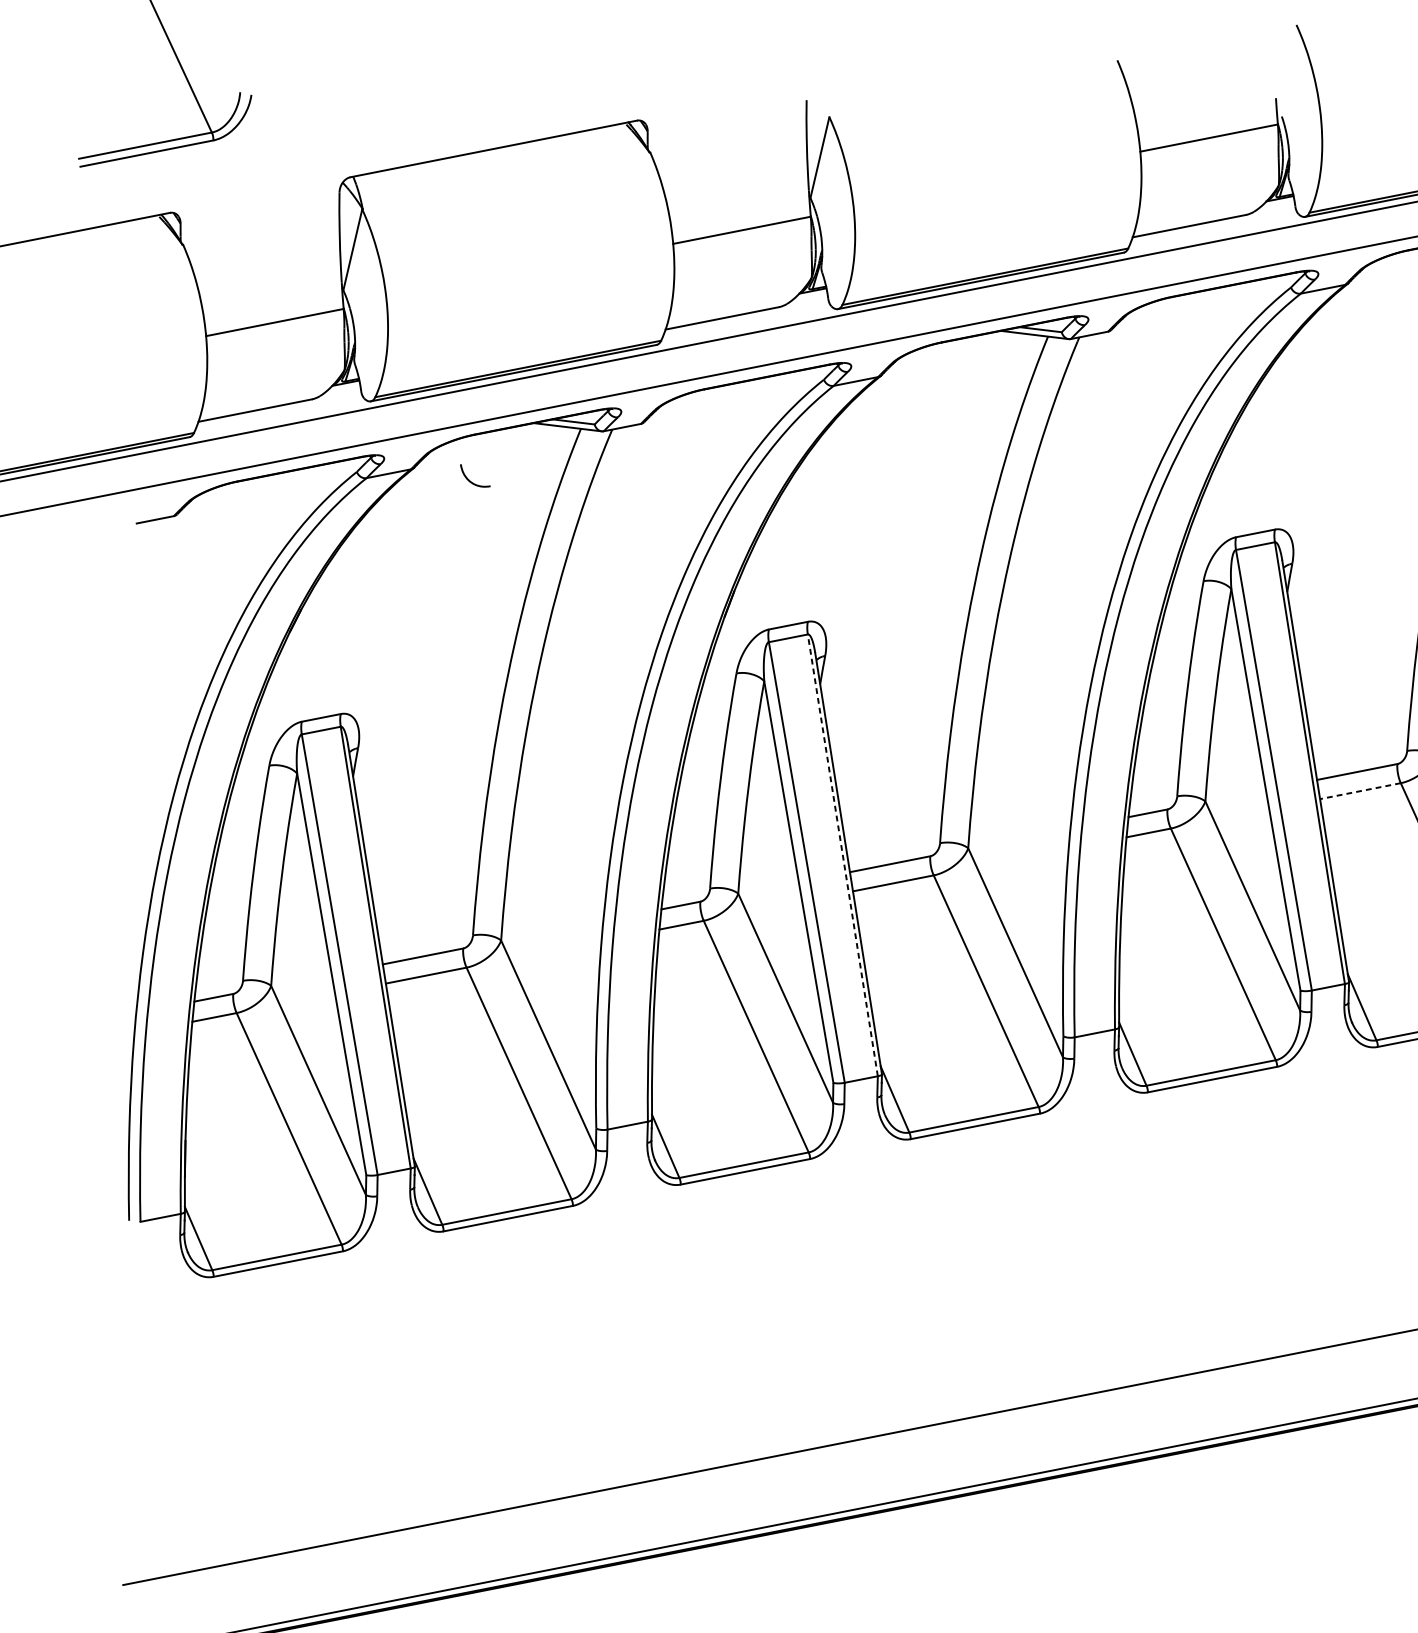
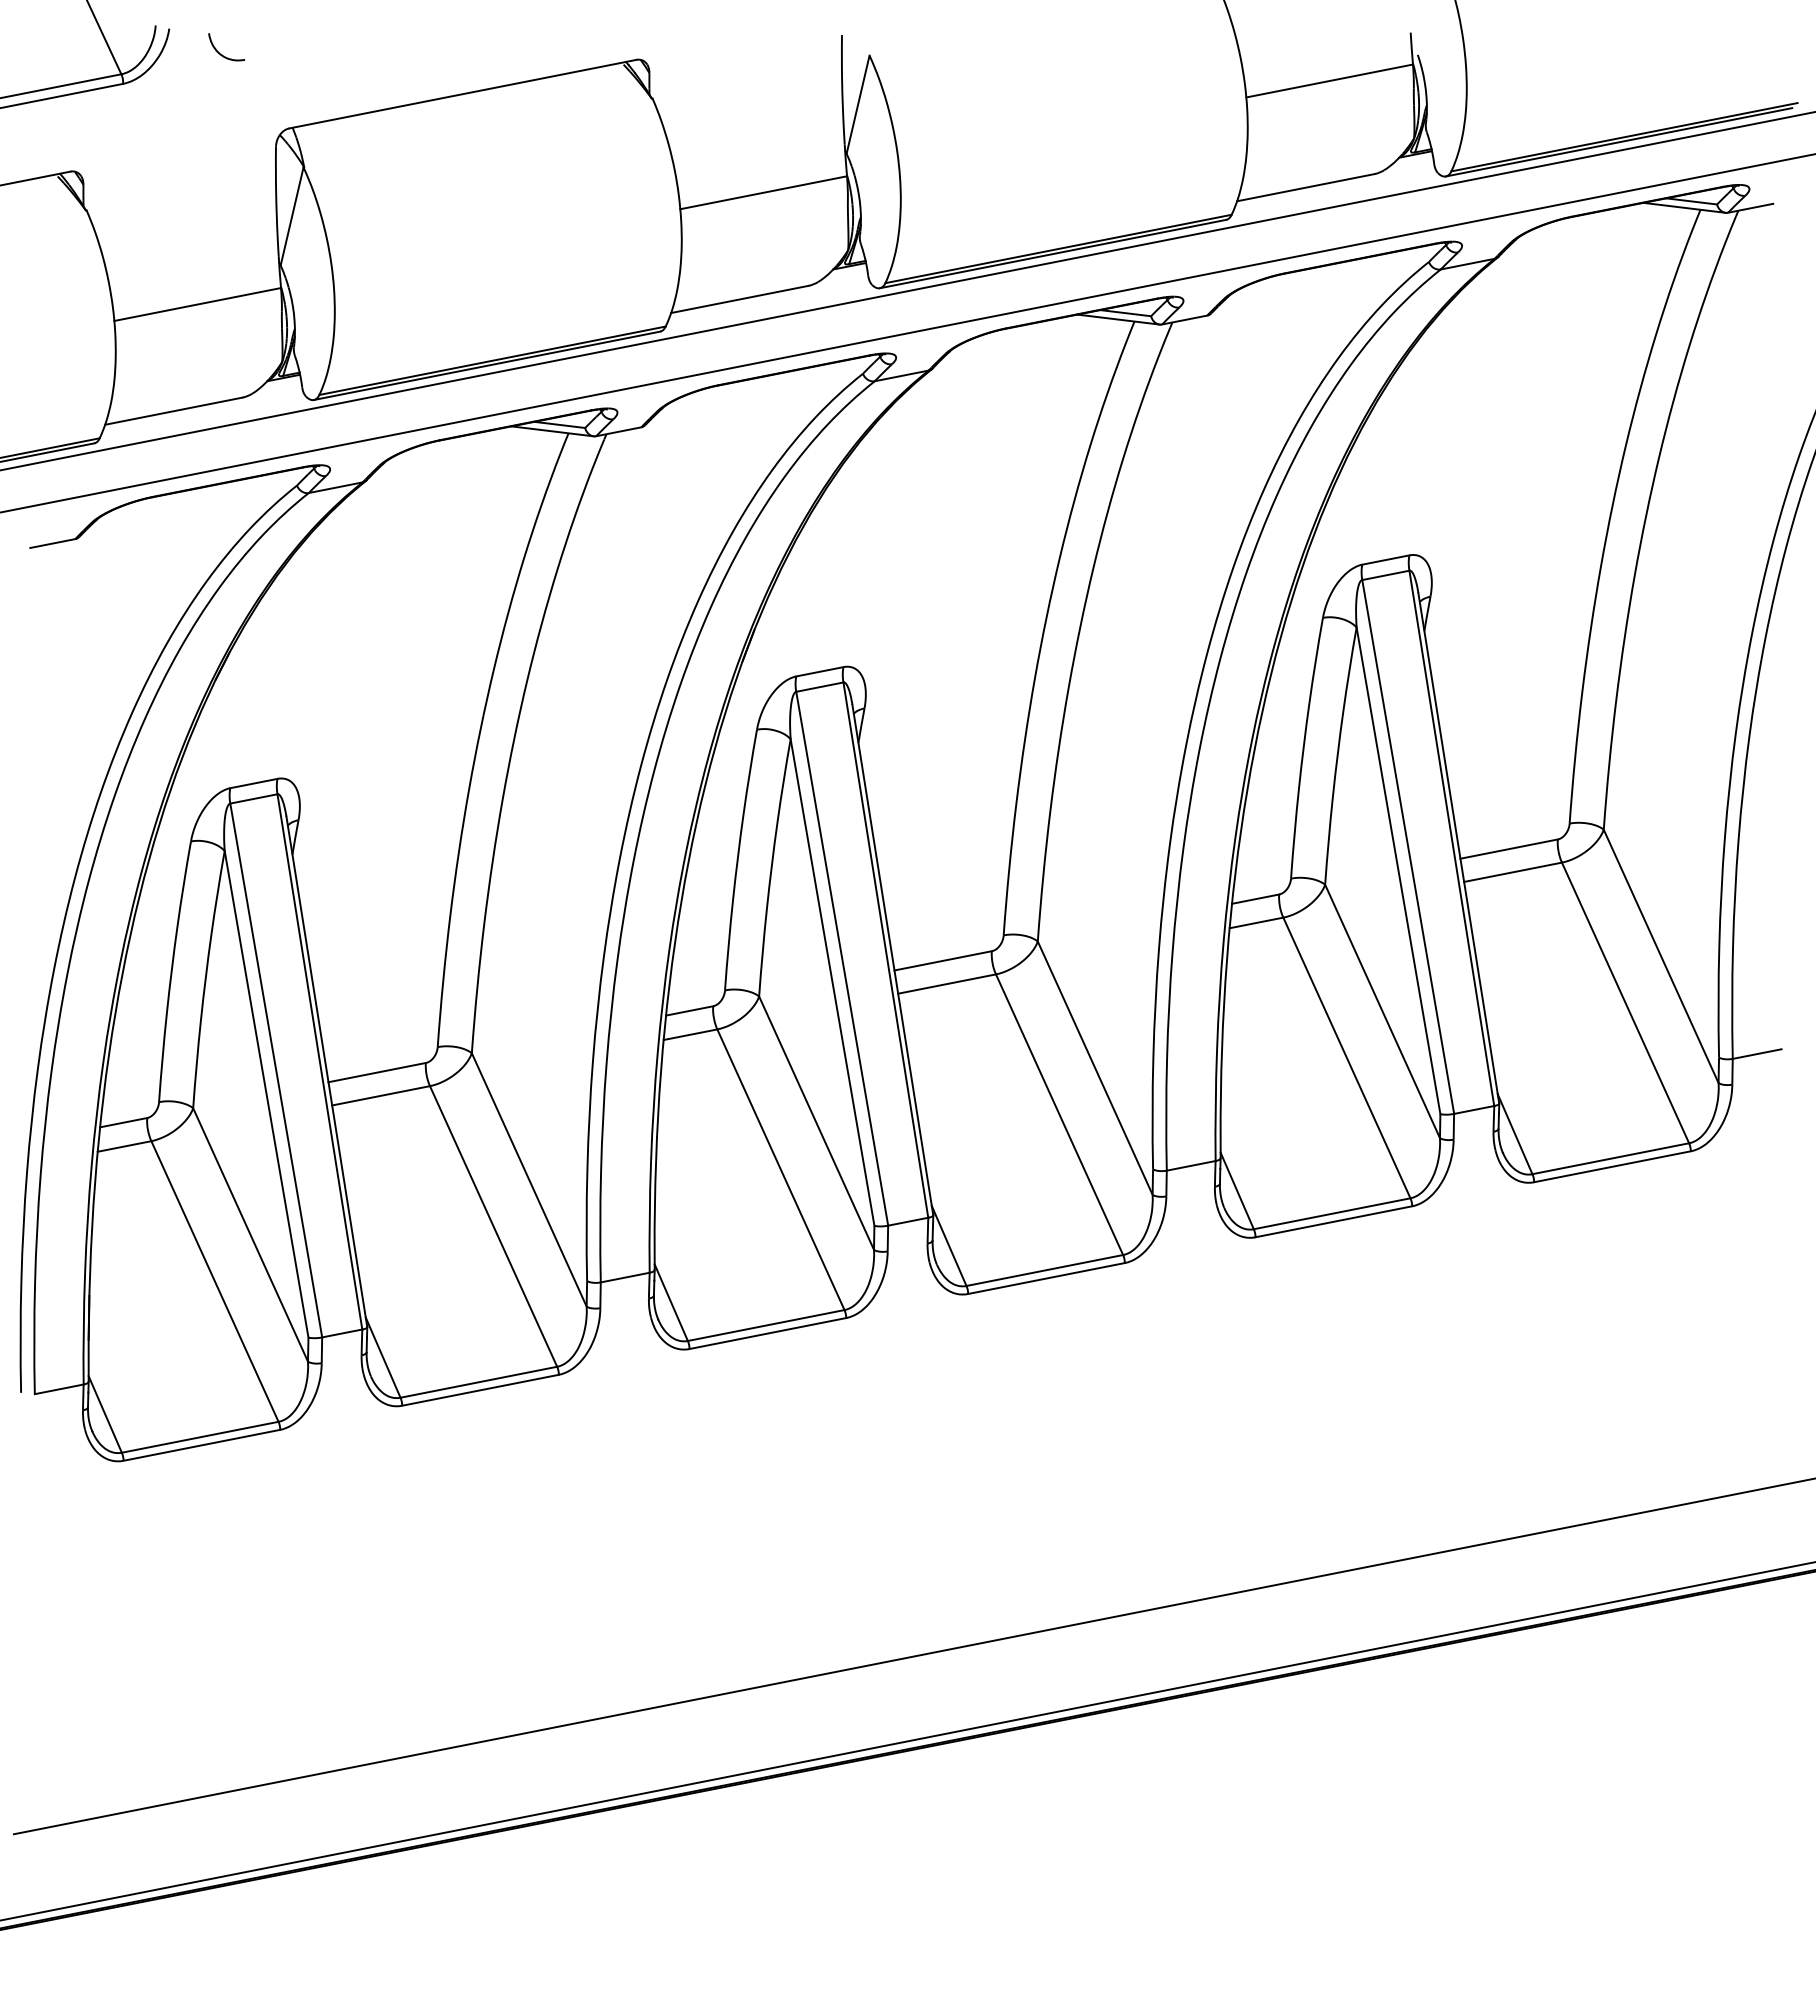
curve: (471, 481) -> (222, 54), moved
line: (1360, 791) -> (1513, 872), dashed -> solid
line: (842, 855) -> (885, 950), dashed -> solid

